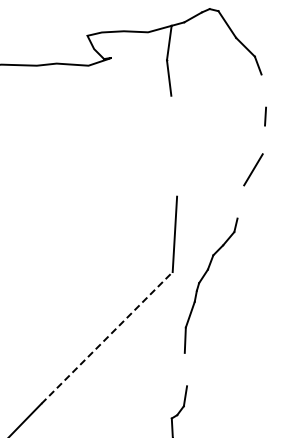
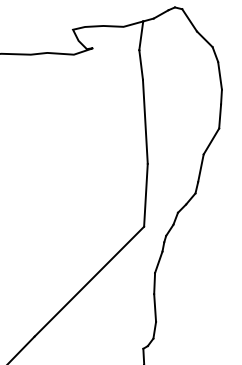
line: (263, 90) -> (219, 75), added
line: (263, 139) -> (219, 116), added
line: (174, 145) -> (145, 121), added
line: (240, 201) -> (200, 167), added
line: (107, 337) -> (89, 281), dashed -> solid
line: (185, 369) -> (154, 307), added

